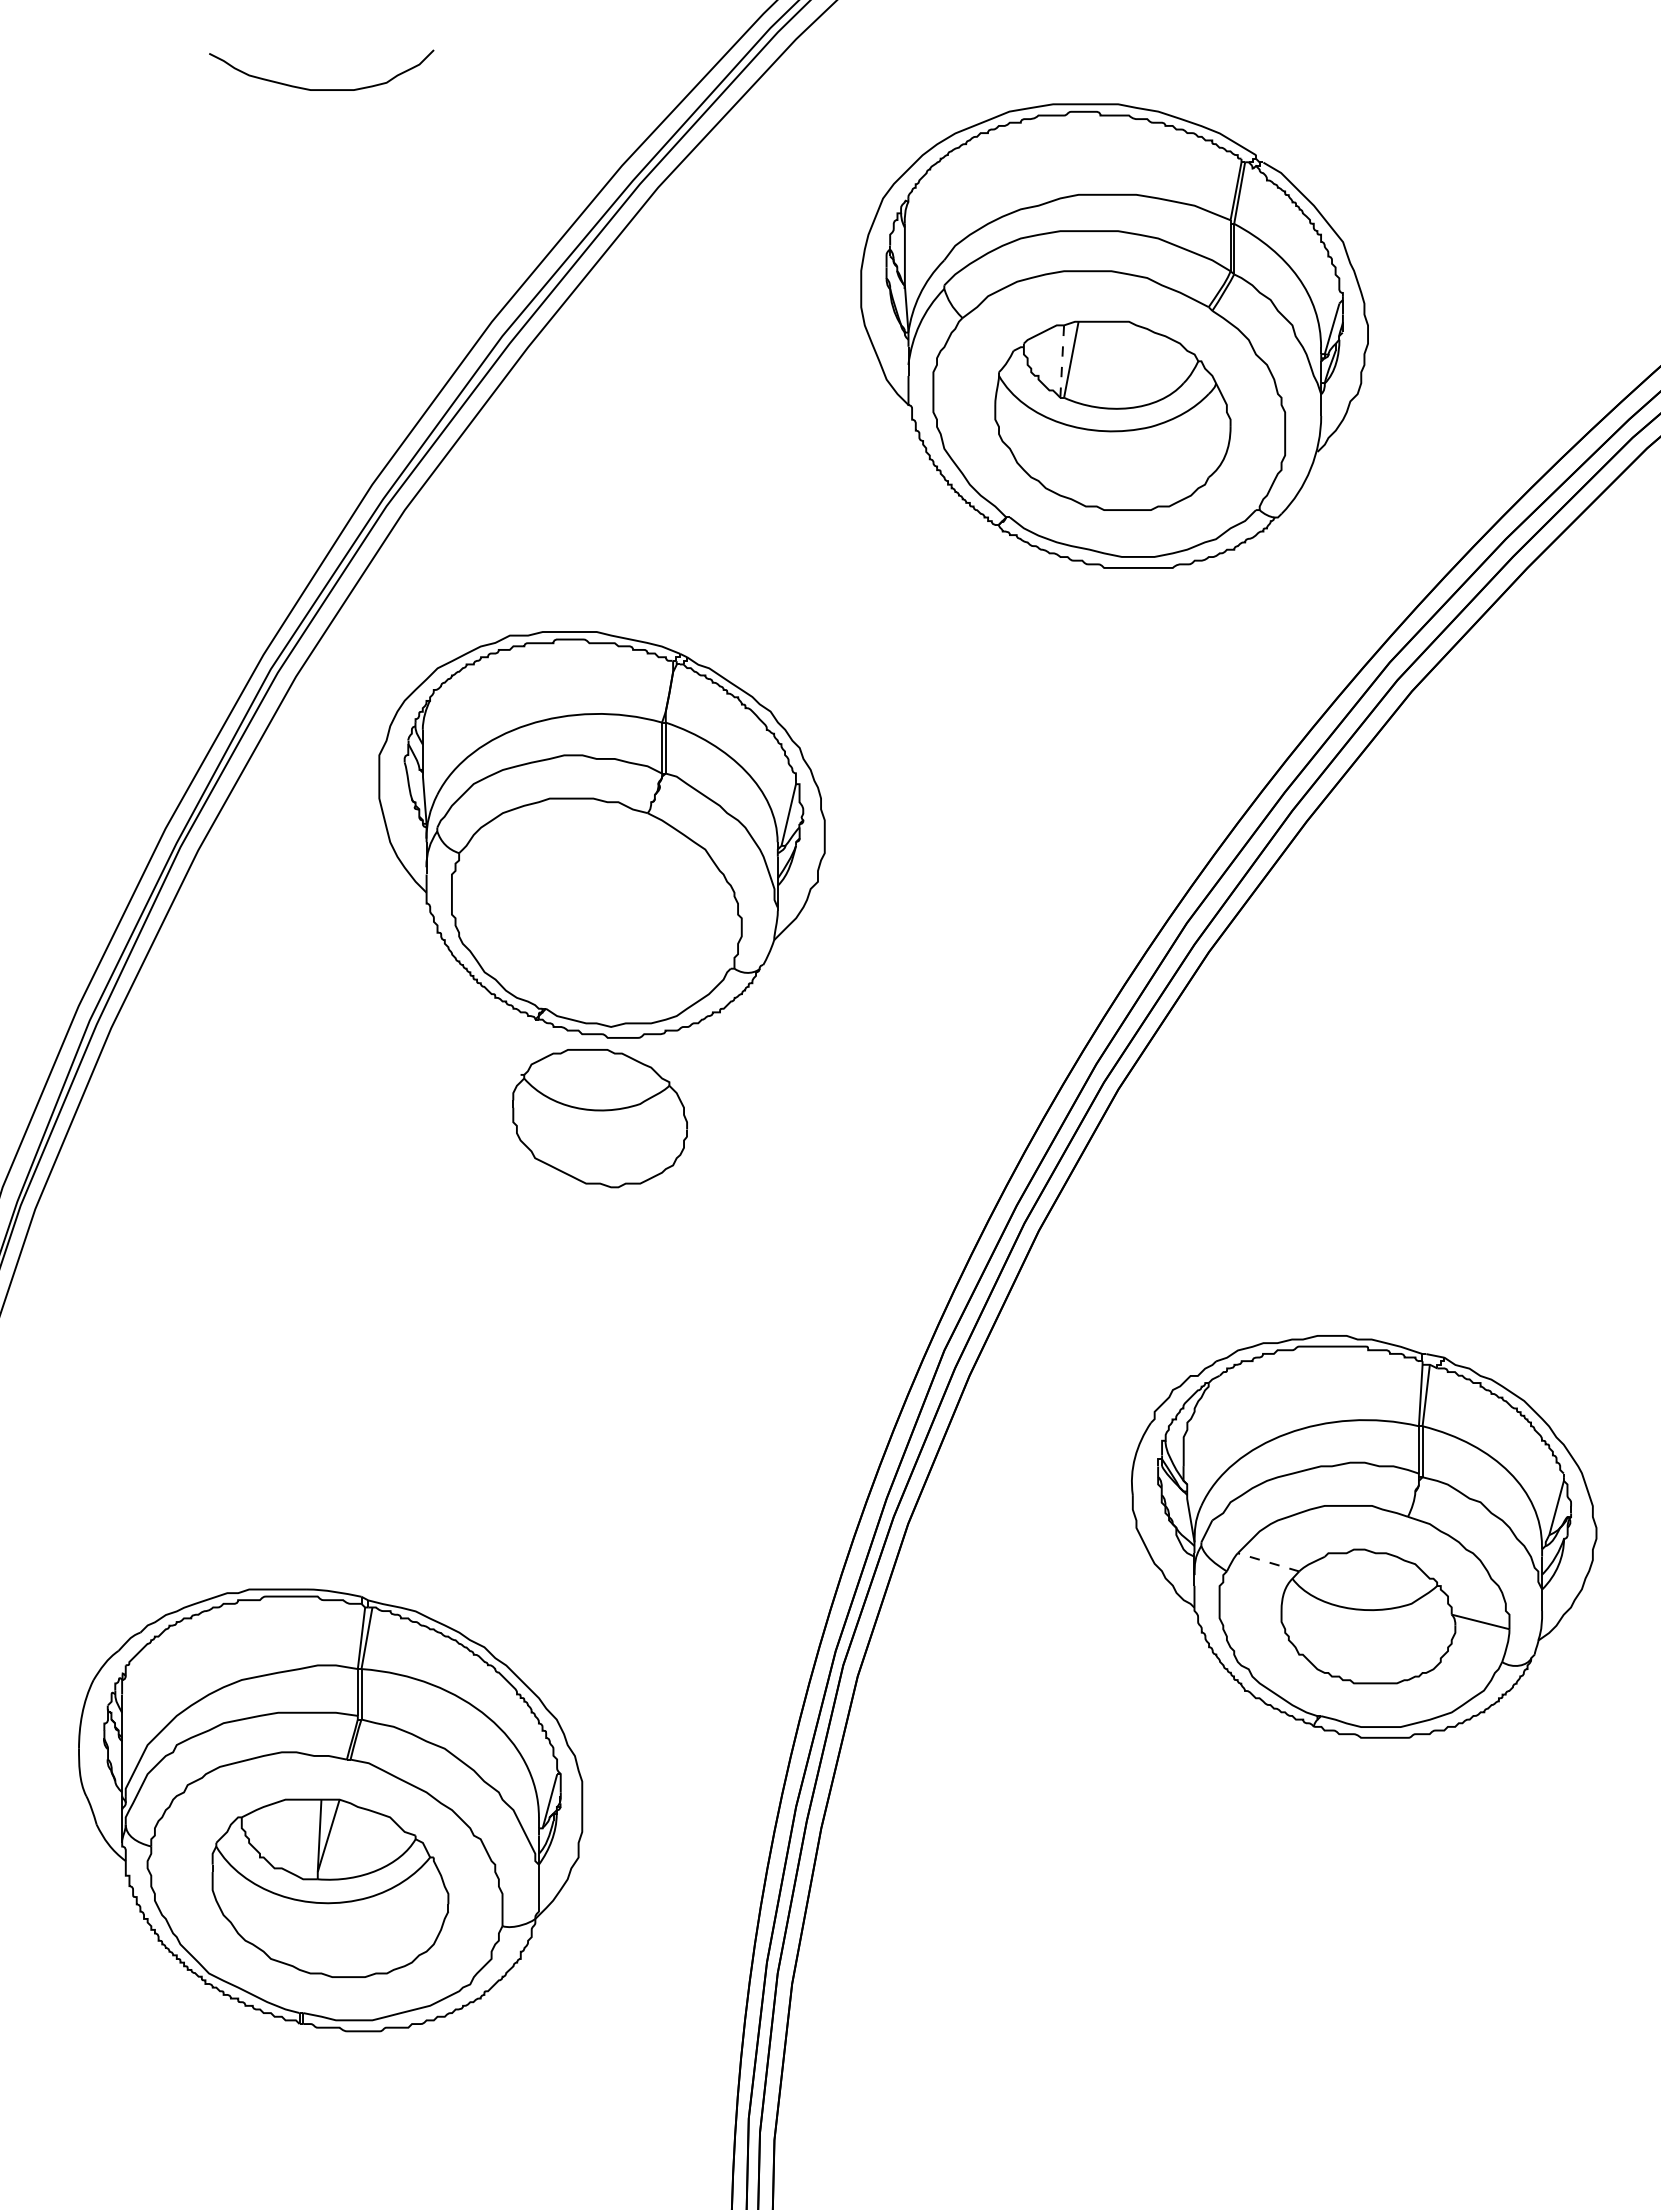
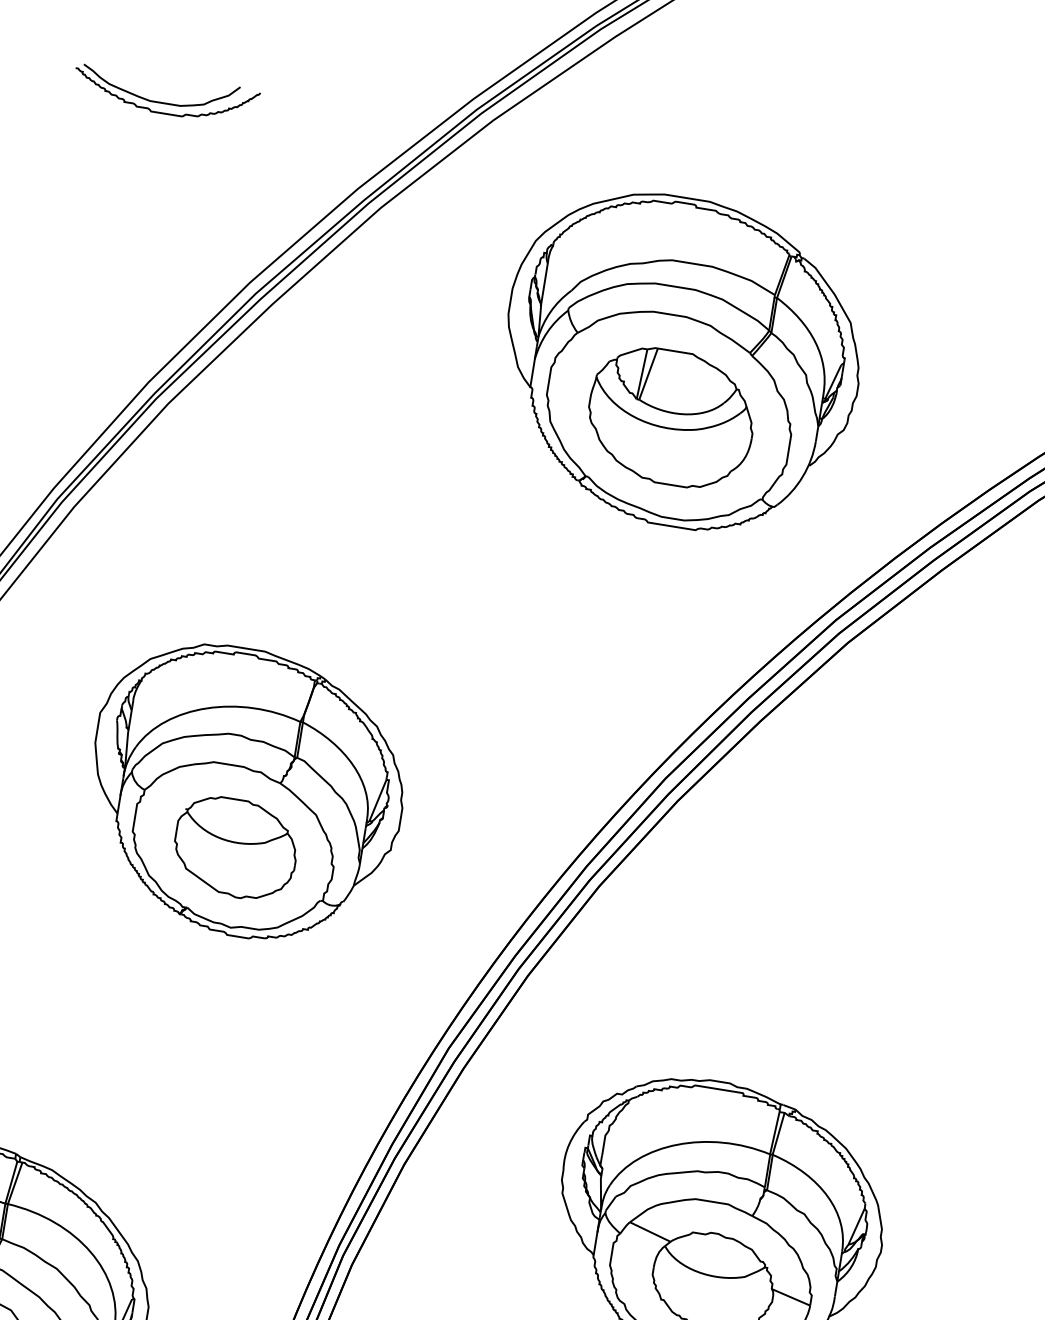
curve: (330, 103) -> (162, 112), added
line: (1062, 361) -> (642, 374), dashed -> solid
part: (601, 834) -> (245, 792), moved
line: (1268, 1562) -> (650, 1232), dashed -> solid

